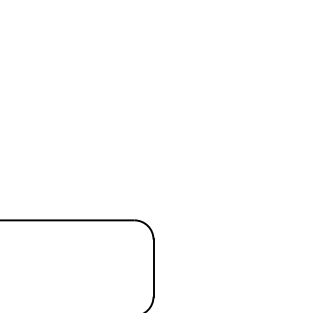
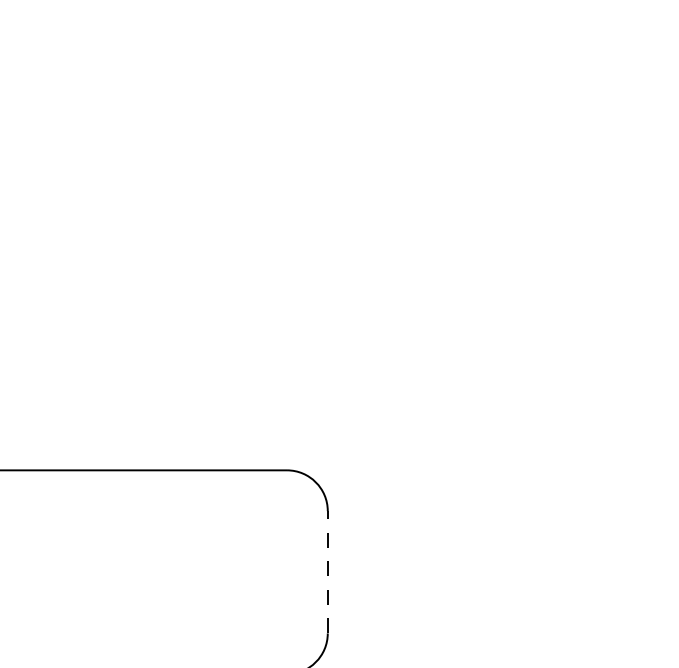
line: (153, 268) -> (327, 573), solid -> dashed

